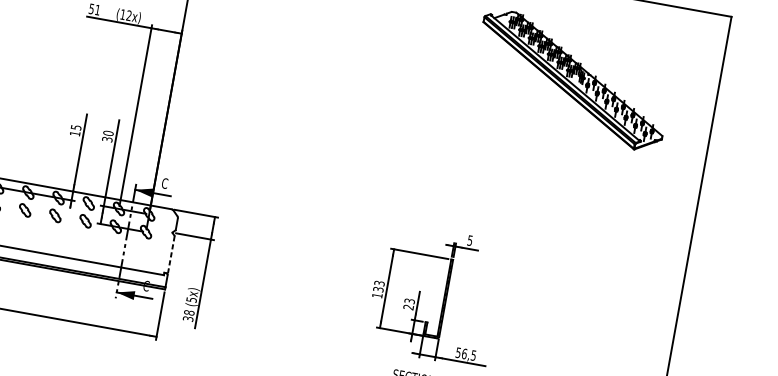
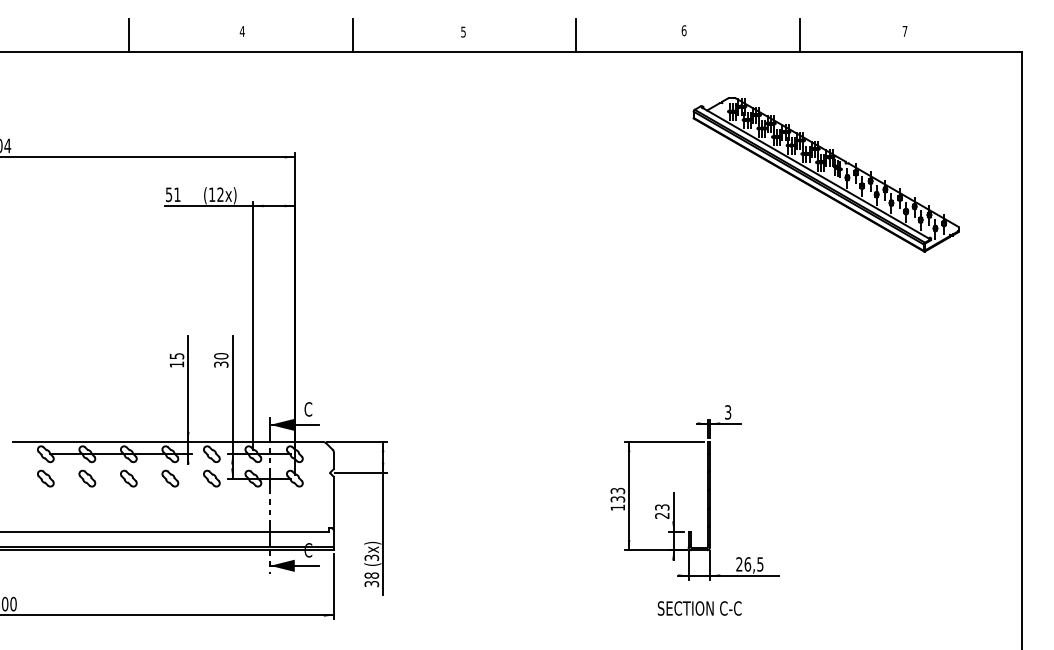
text: (470, 240) -> (728, 411), 5 -> 3
line: (170, 256) -> (333, 504), dashed -> solid
text: (191, 299) -> (371, 557), (5x) -> (3x)
text: (458, 352) -> (739, 564), 56,5 -> 26,5

